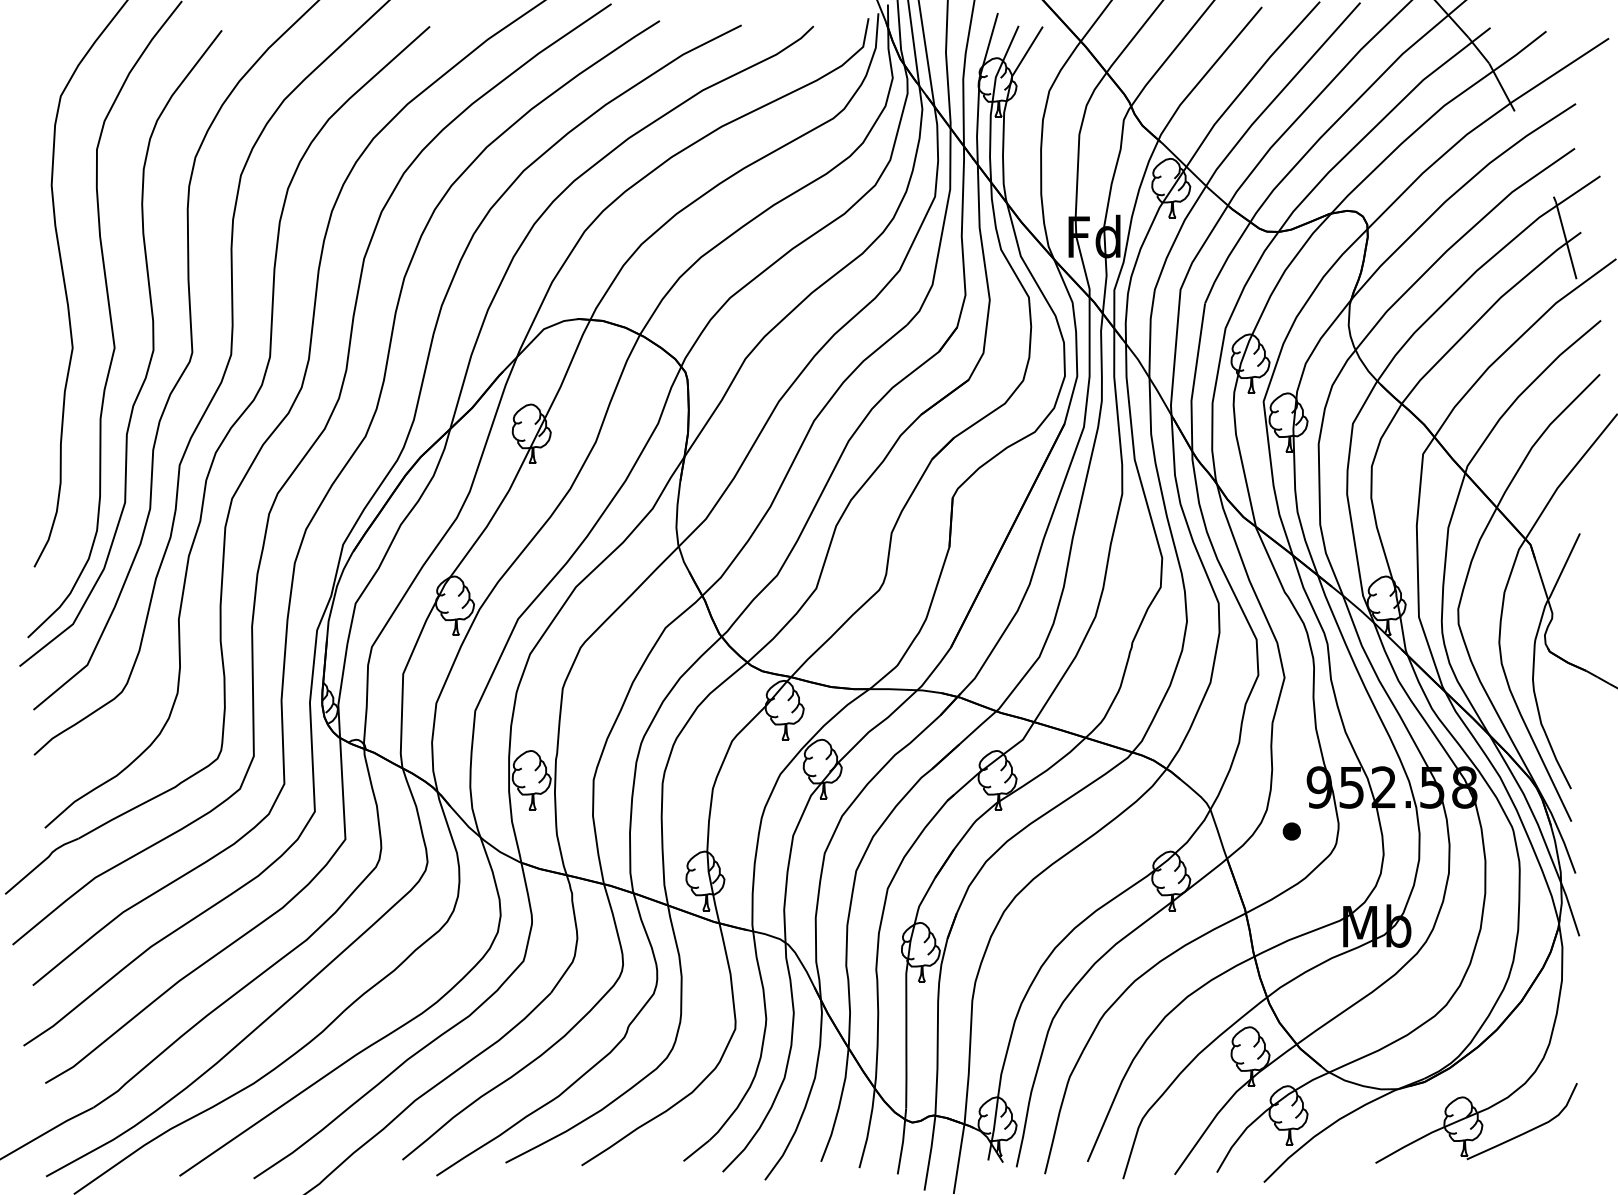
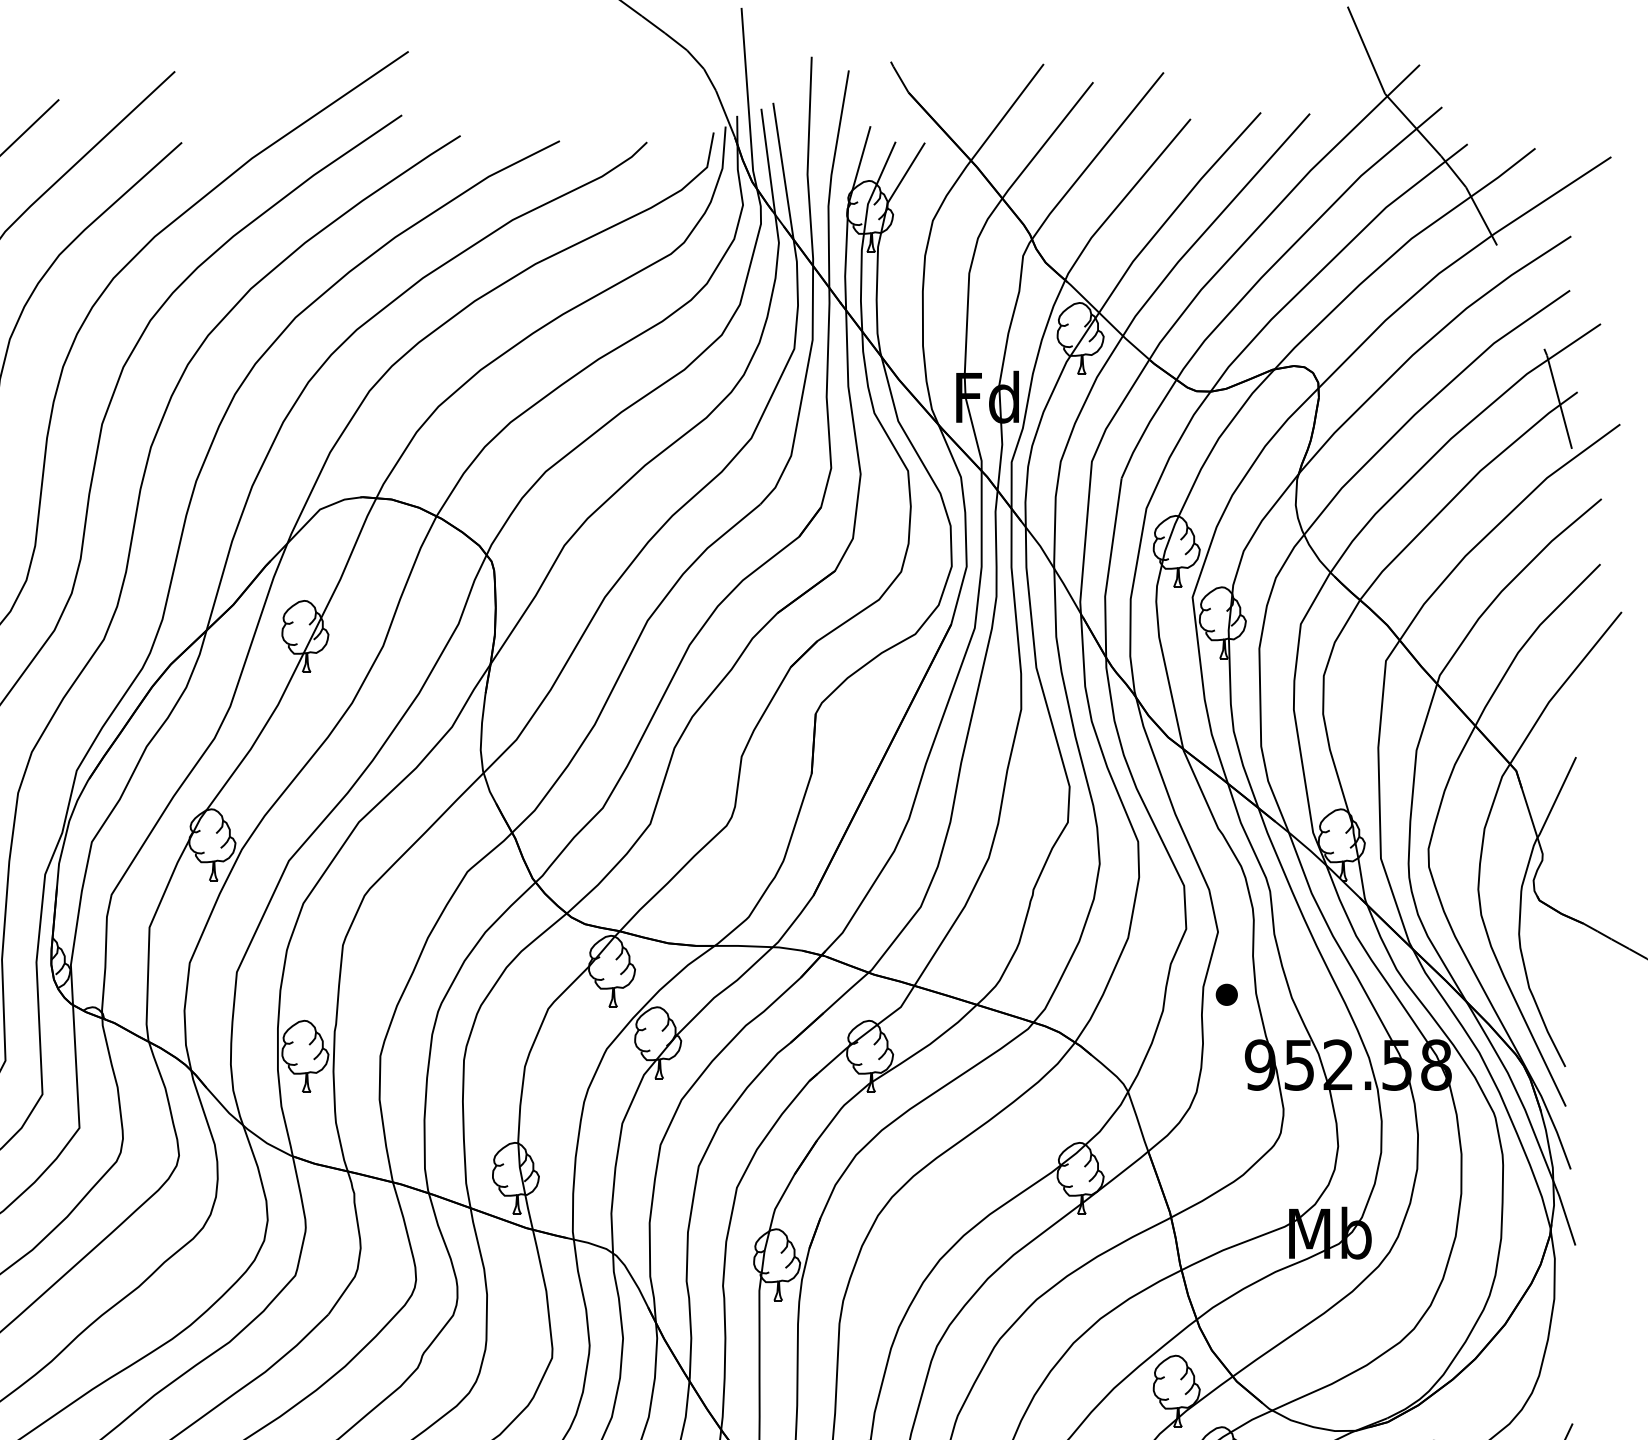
part: (1291, 831) -> (1226, 994), moved

